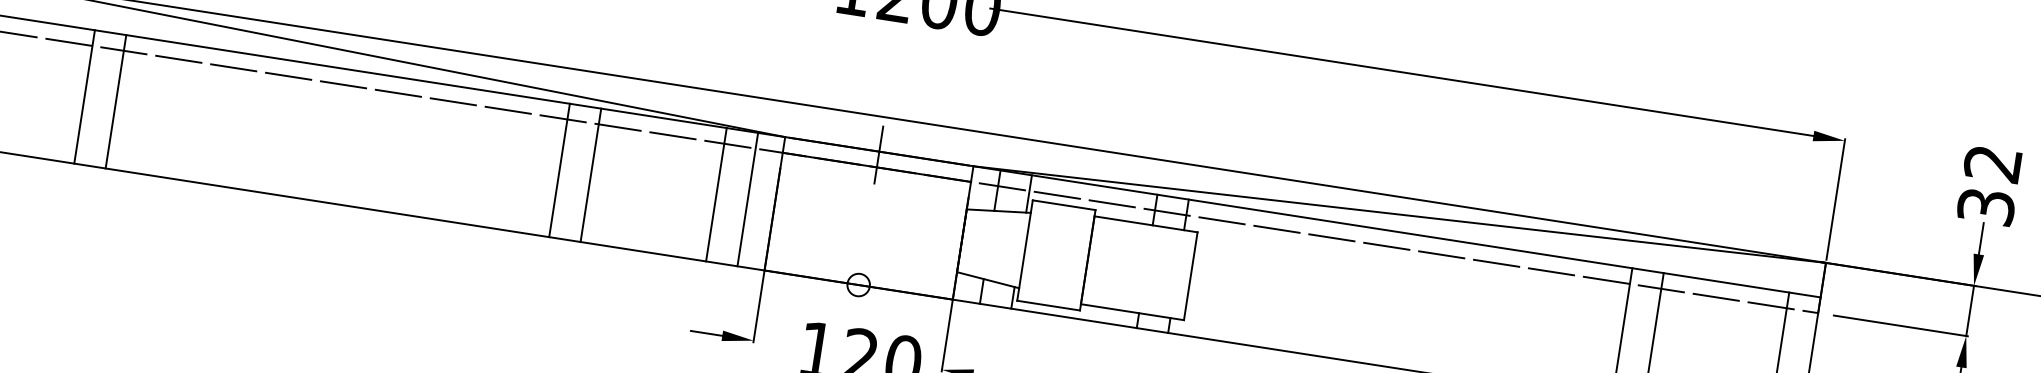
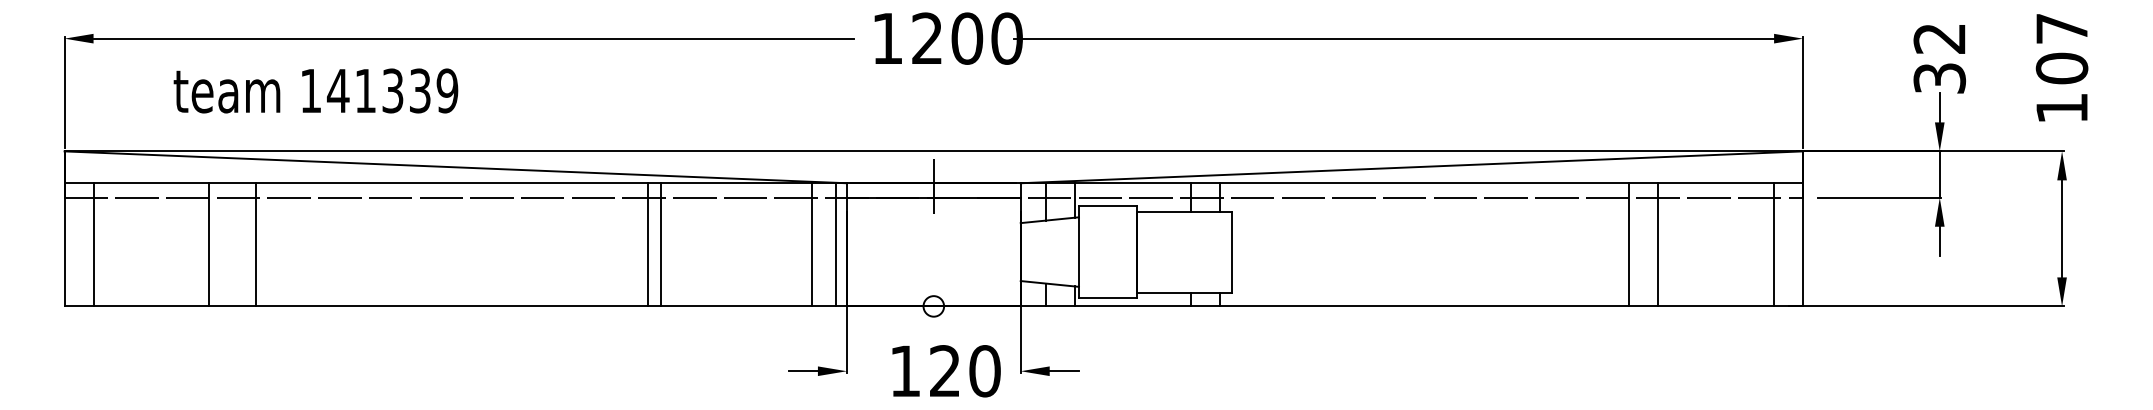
line: (116, 101) -> (256, 244), moved
line: (591, 175) -> (661, 244), moved
line: (716, 194) -> (811, 244), moved
line: (747, 199) -> (835, 244), moved

